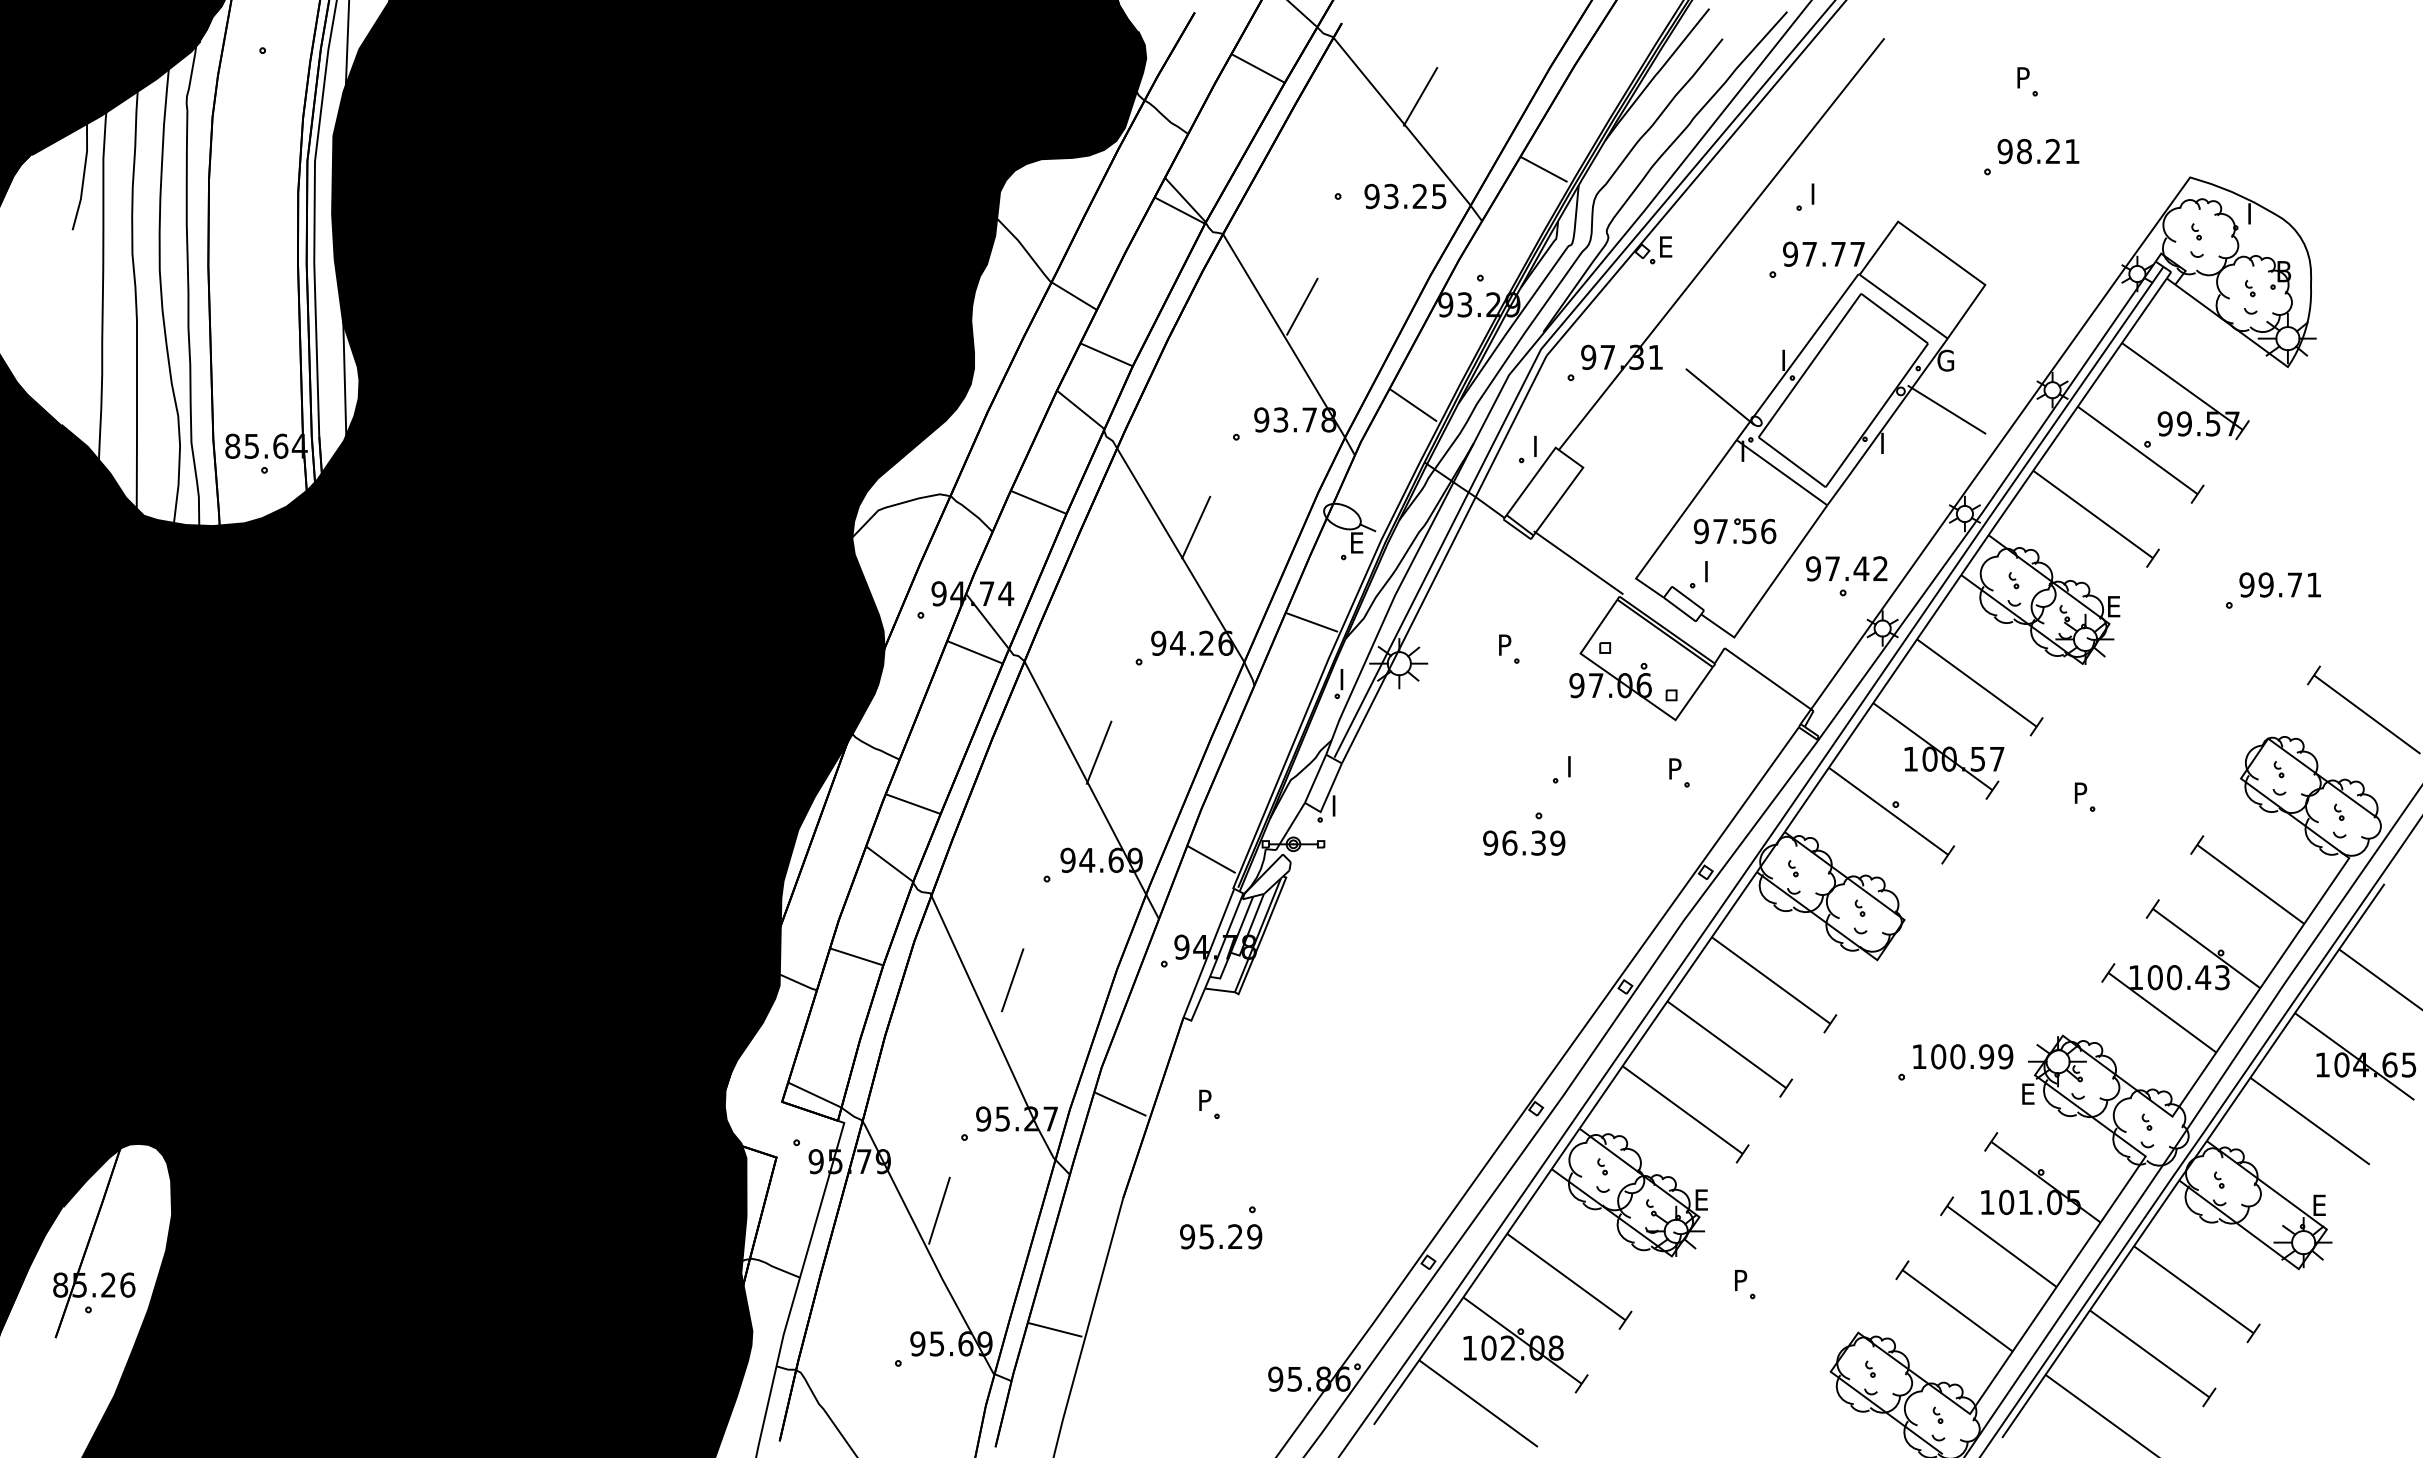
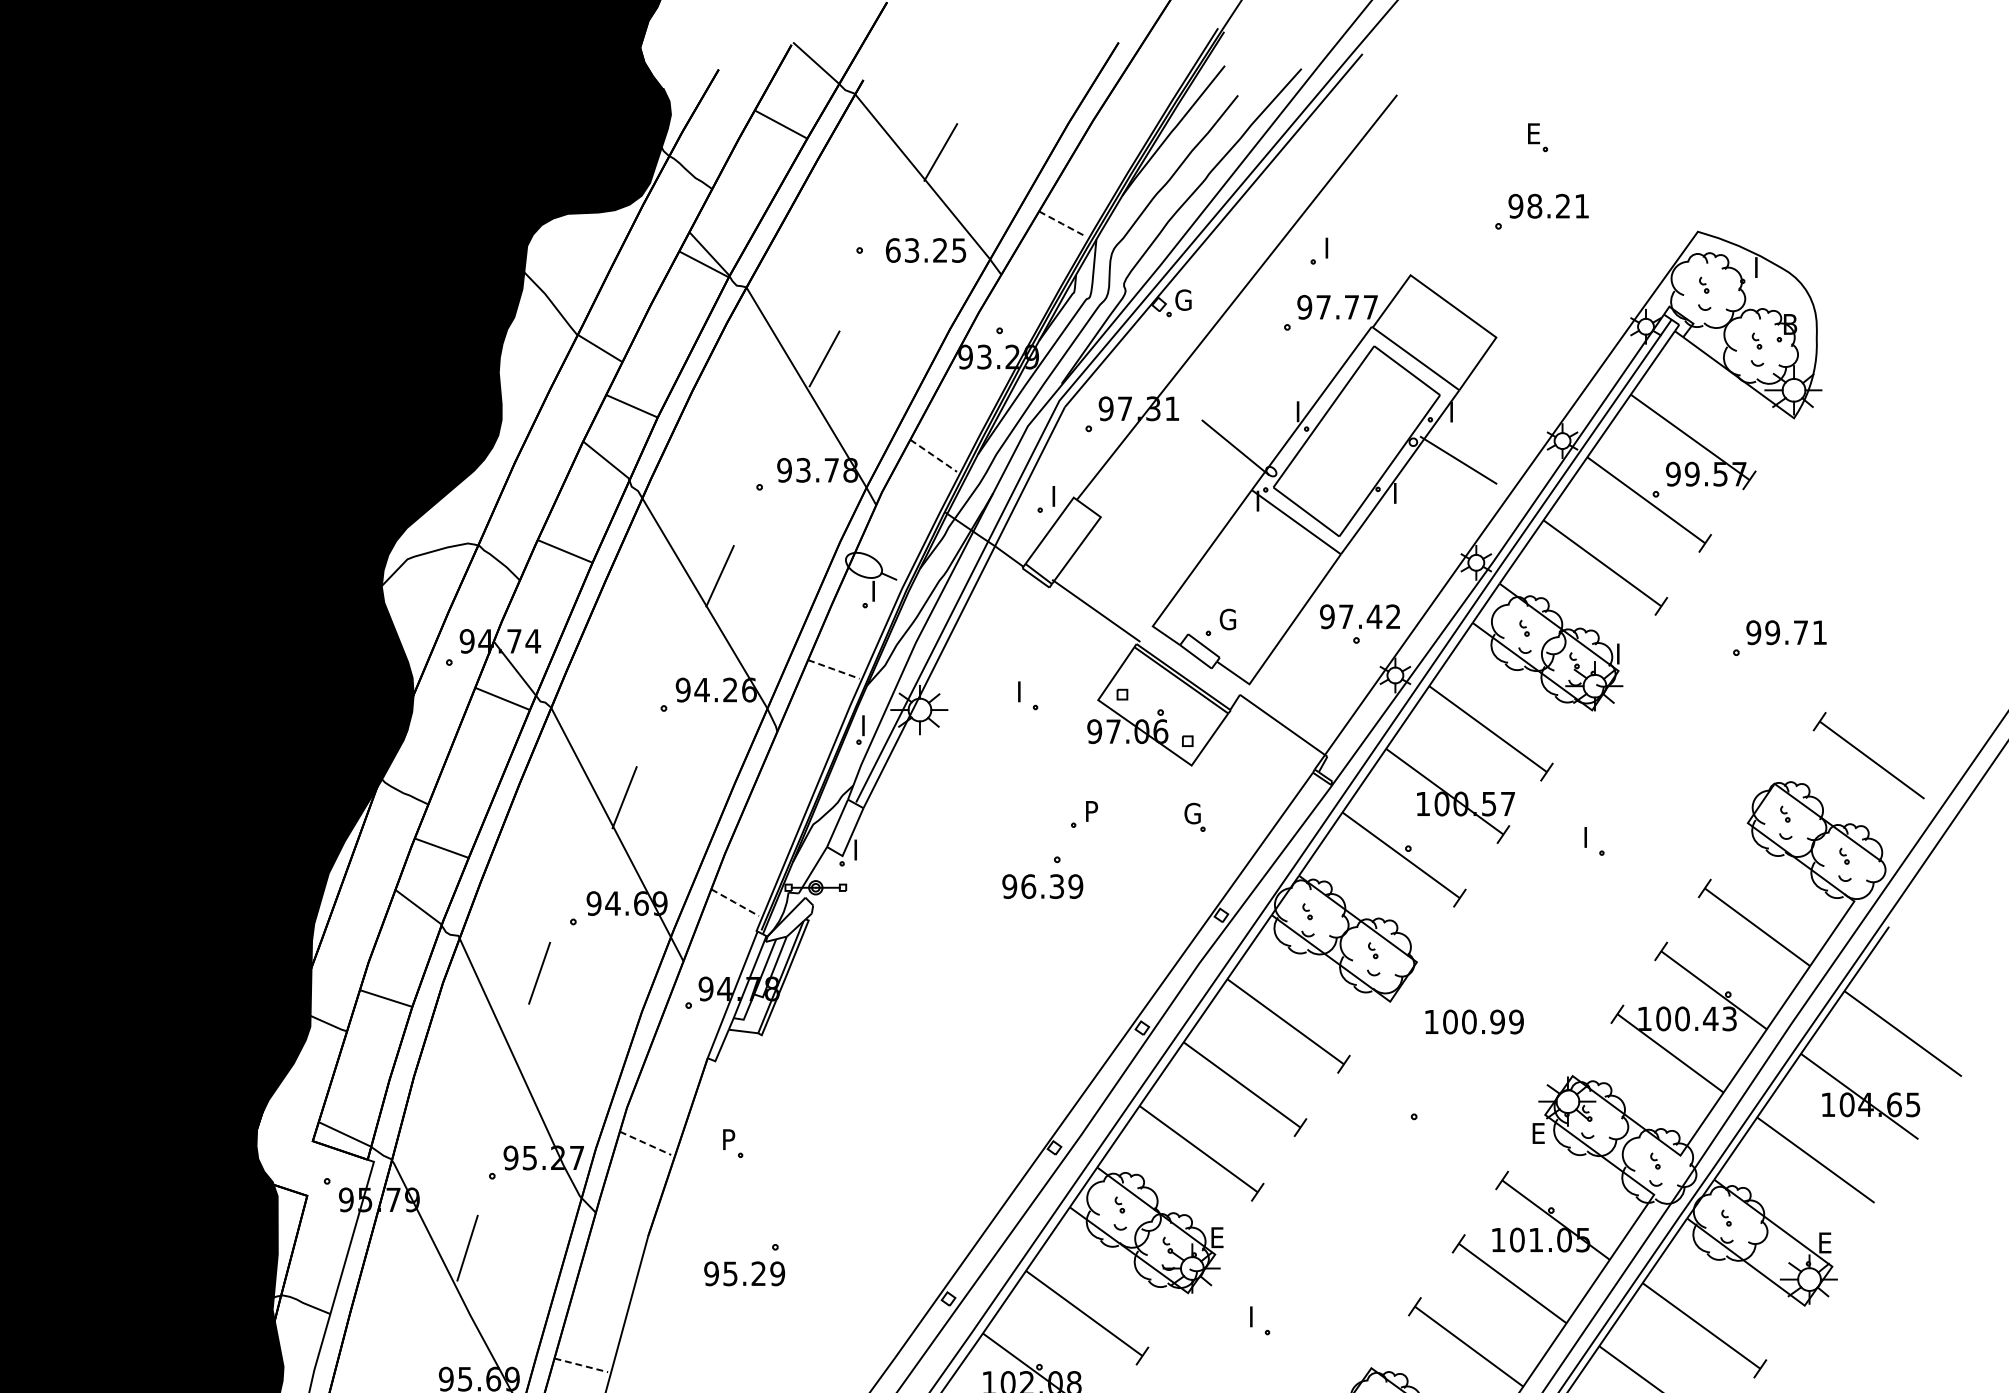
text: (2024, 77) -> (1534, 133), P -> E
line: (1544, 169) -> (1062, 223), solid -> dashed
text: (1371, 196) -> (892, 250), 93.25 -> 63.25
text: (1667, 246) -> (1183, 299), E -> G
text: (1945, 360) -> (1457, 411), G -> I
line: (1413, 405) -> (933, 456), solid -> dashed
part: (1735, 524) -> (1250, 573), removed
text: (1358, 542) -> (879, 590), E -> I
text: (1712, 571) -> (1228, 619), I -> G
text: (2115, 606) -> (1624, 653), E -> I
line: (1311, 622) -> (833, 669), solid -> dashed
text: (1506, 640) -> (1025, 687), P -> I
text: (1575, 762) -> (1093, 807), I -> P
text: (1676, 768) -> (1192, 813), P -> G
text: (2082, 788) -> (1591, 832), P -> I
line: (1211, 859) -> (735, 902), solid -> dashed
line: (1012, 980) -> (539, 973), moved
text: (1963, 1056) -> (1474, 1021), moved
line: (1120, 1104) -> (645, 1143), solid -> dashed
text: (1742, 1276) -> (1257, 1312), P -> I
line: (1055, 1329) -> (581, 1365), solid -> dashed

